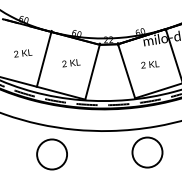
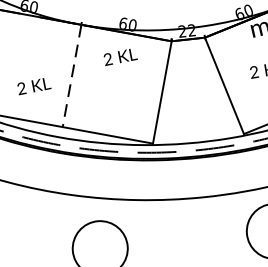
text: (23, 53) -> (34, 86), moved
line: (44, 59) -> (72, 76), solid -> dashed
text: (71, 63) -> (120, 57), moved

